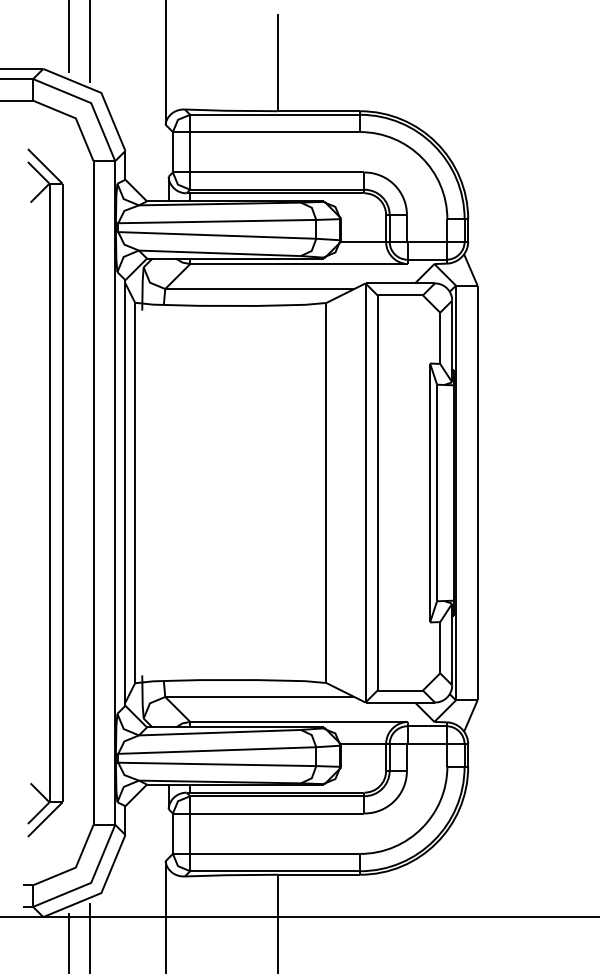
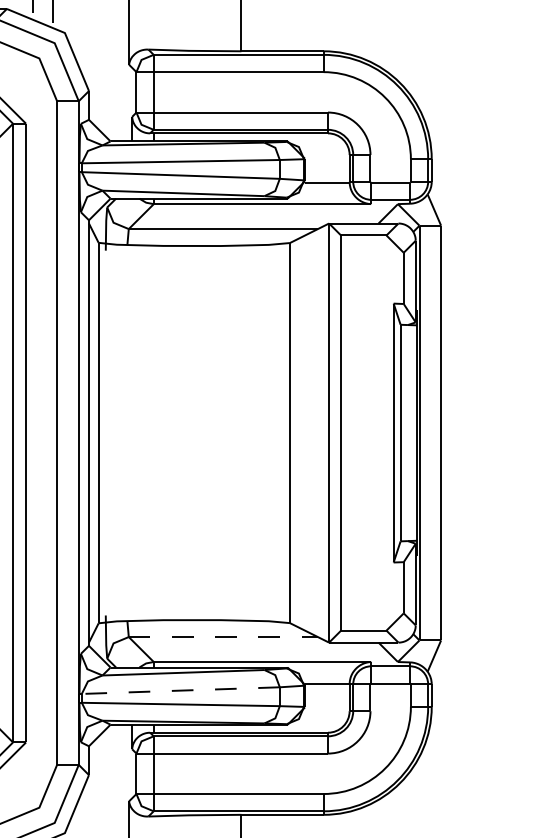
line: (259, 696) -> (223, 636), solid -> dashed
line: (216, 750) -> (180, 690), solid -> dashed

